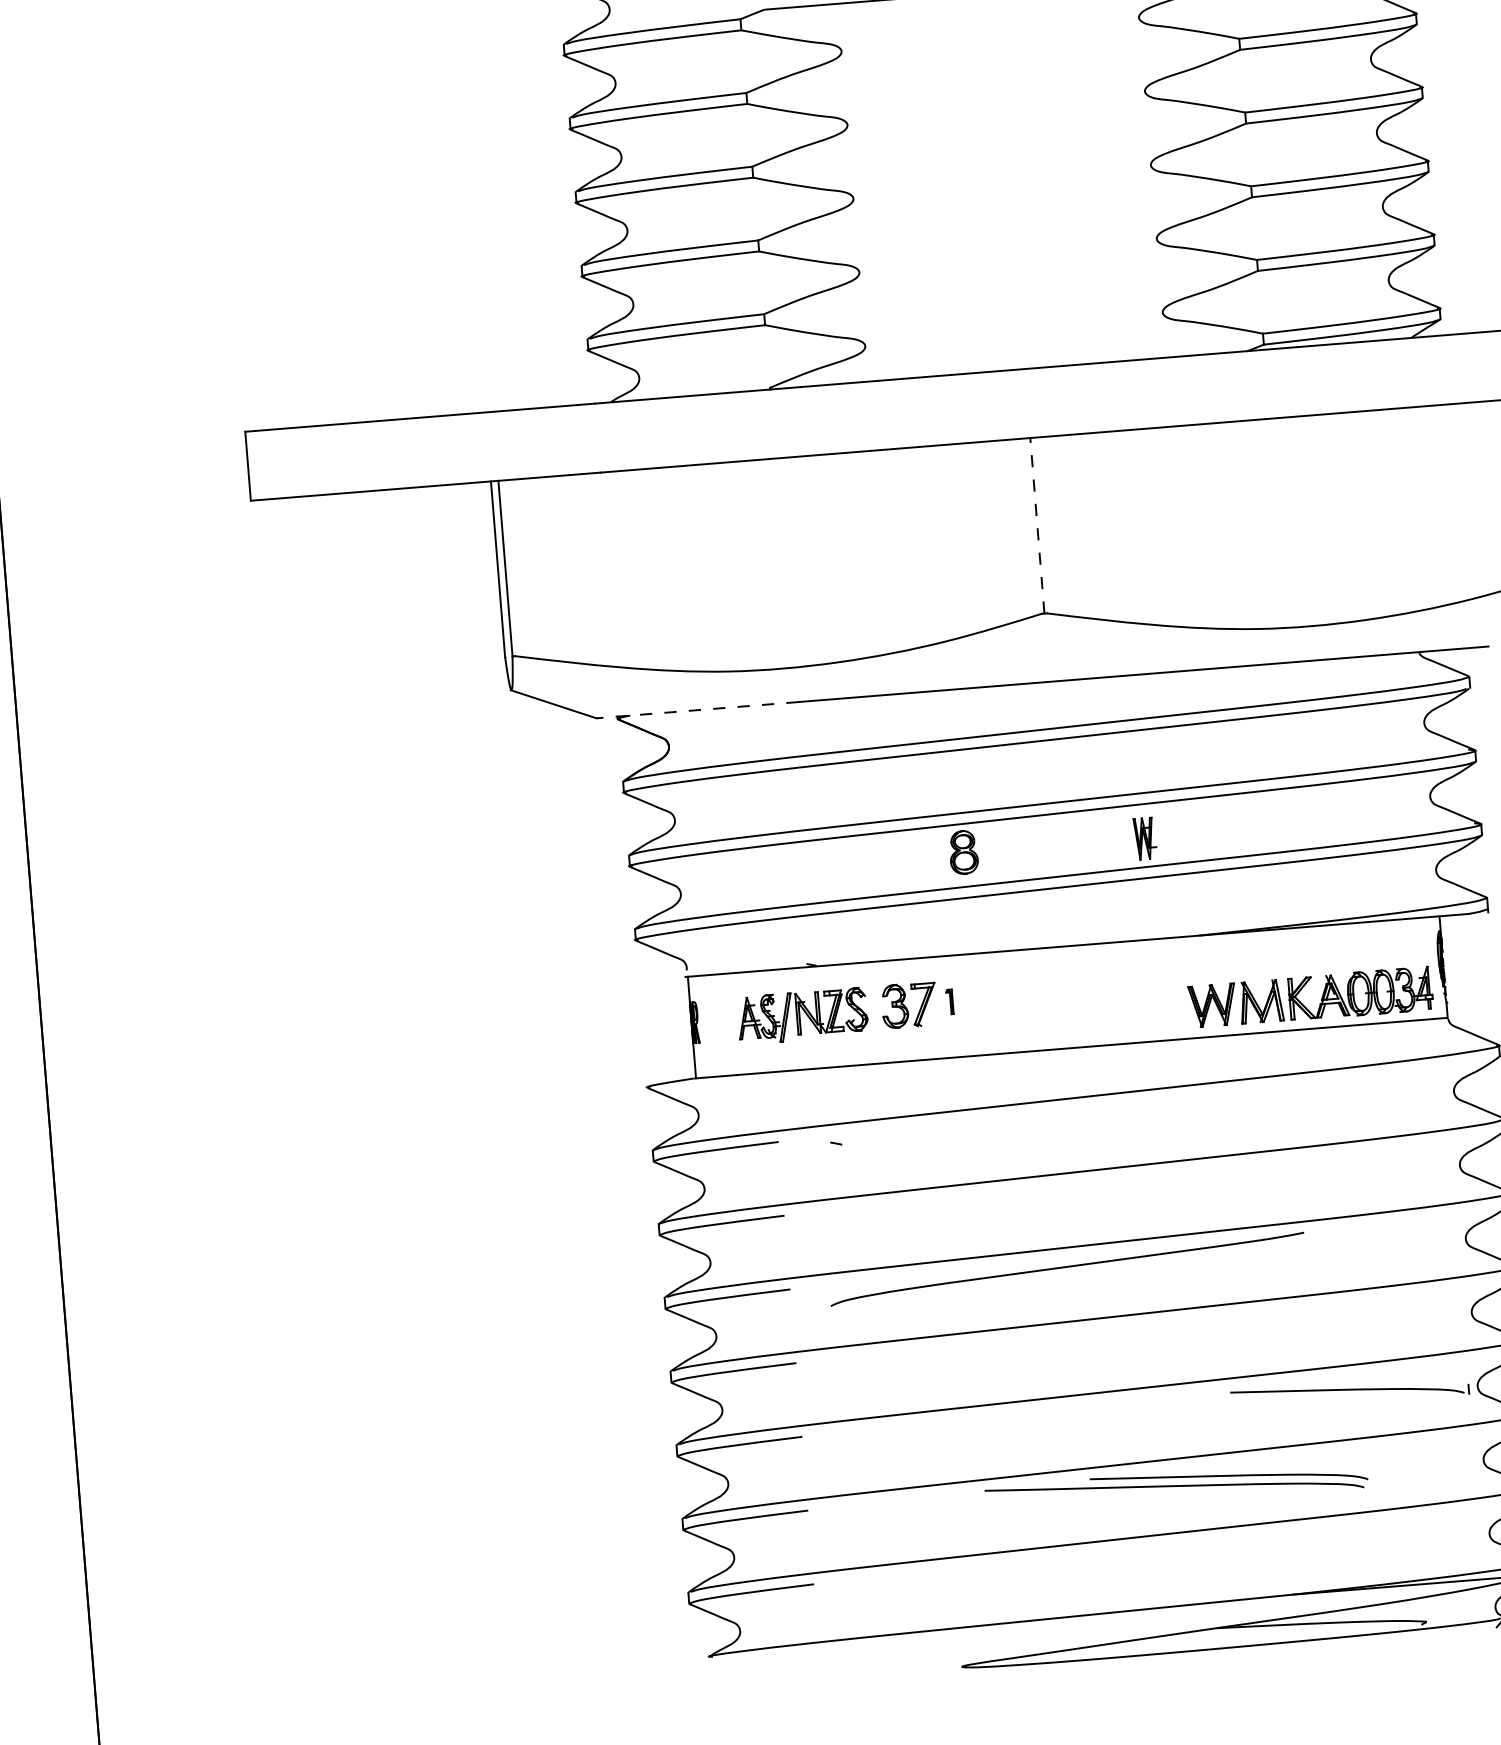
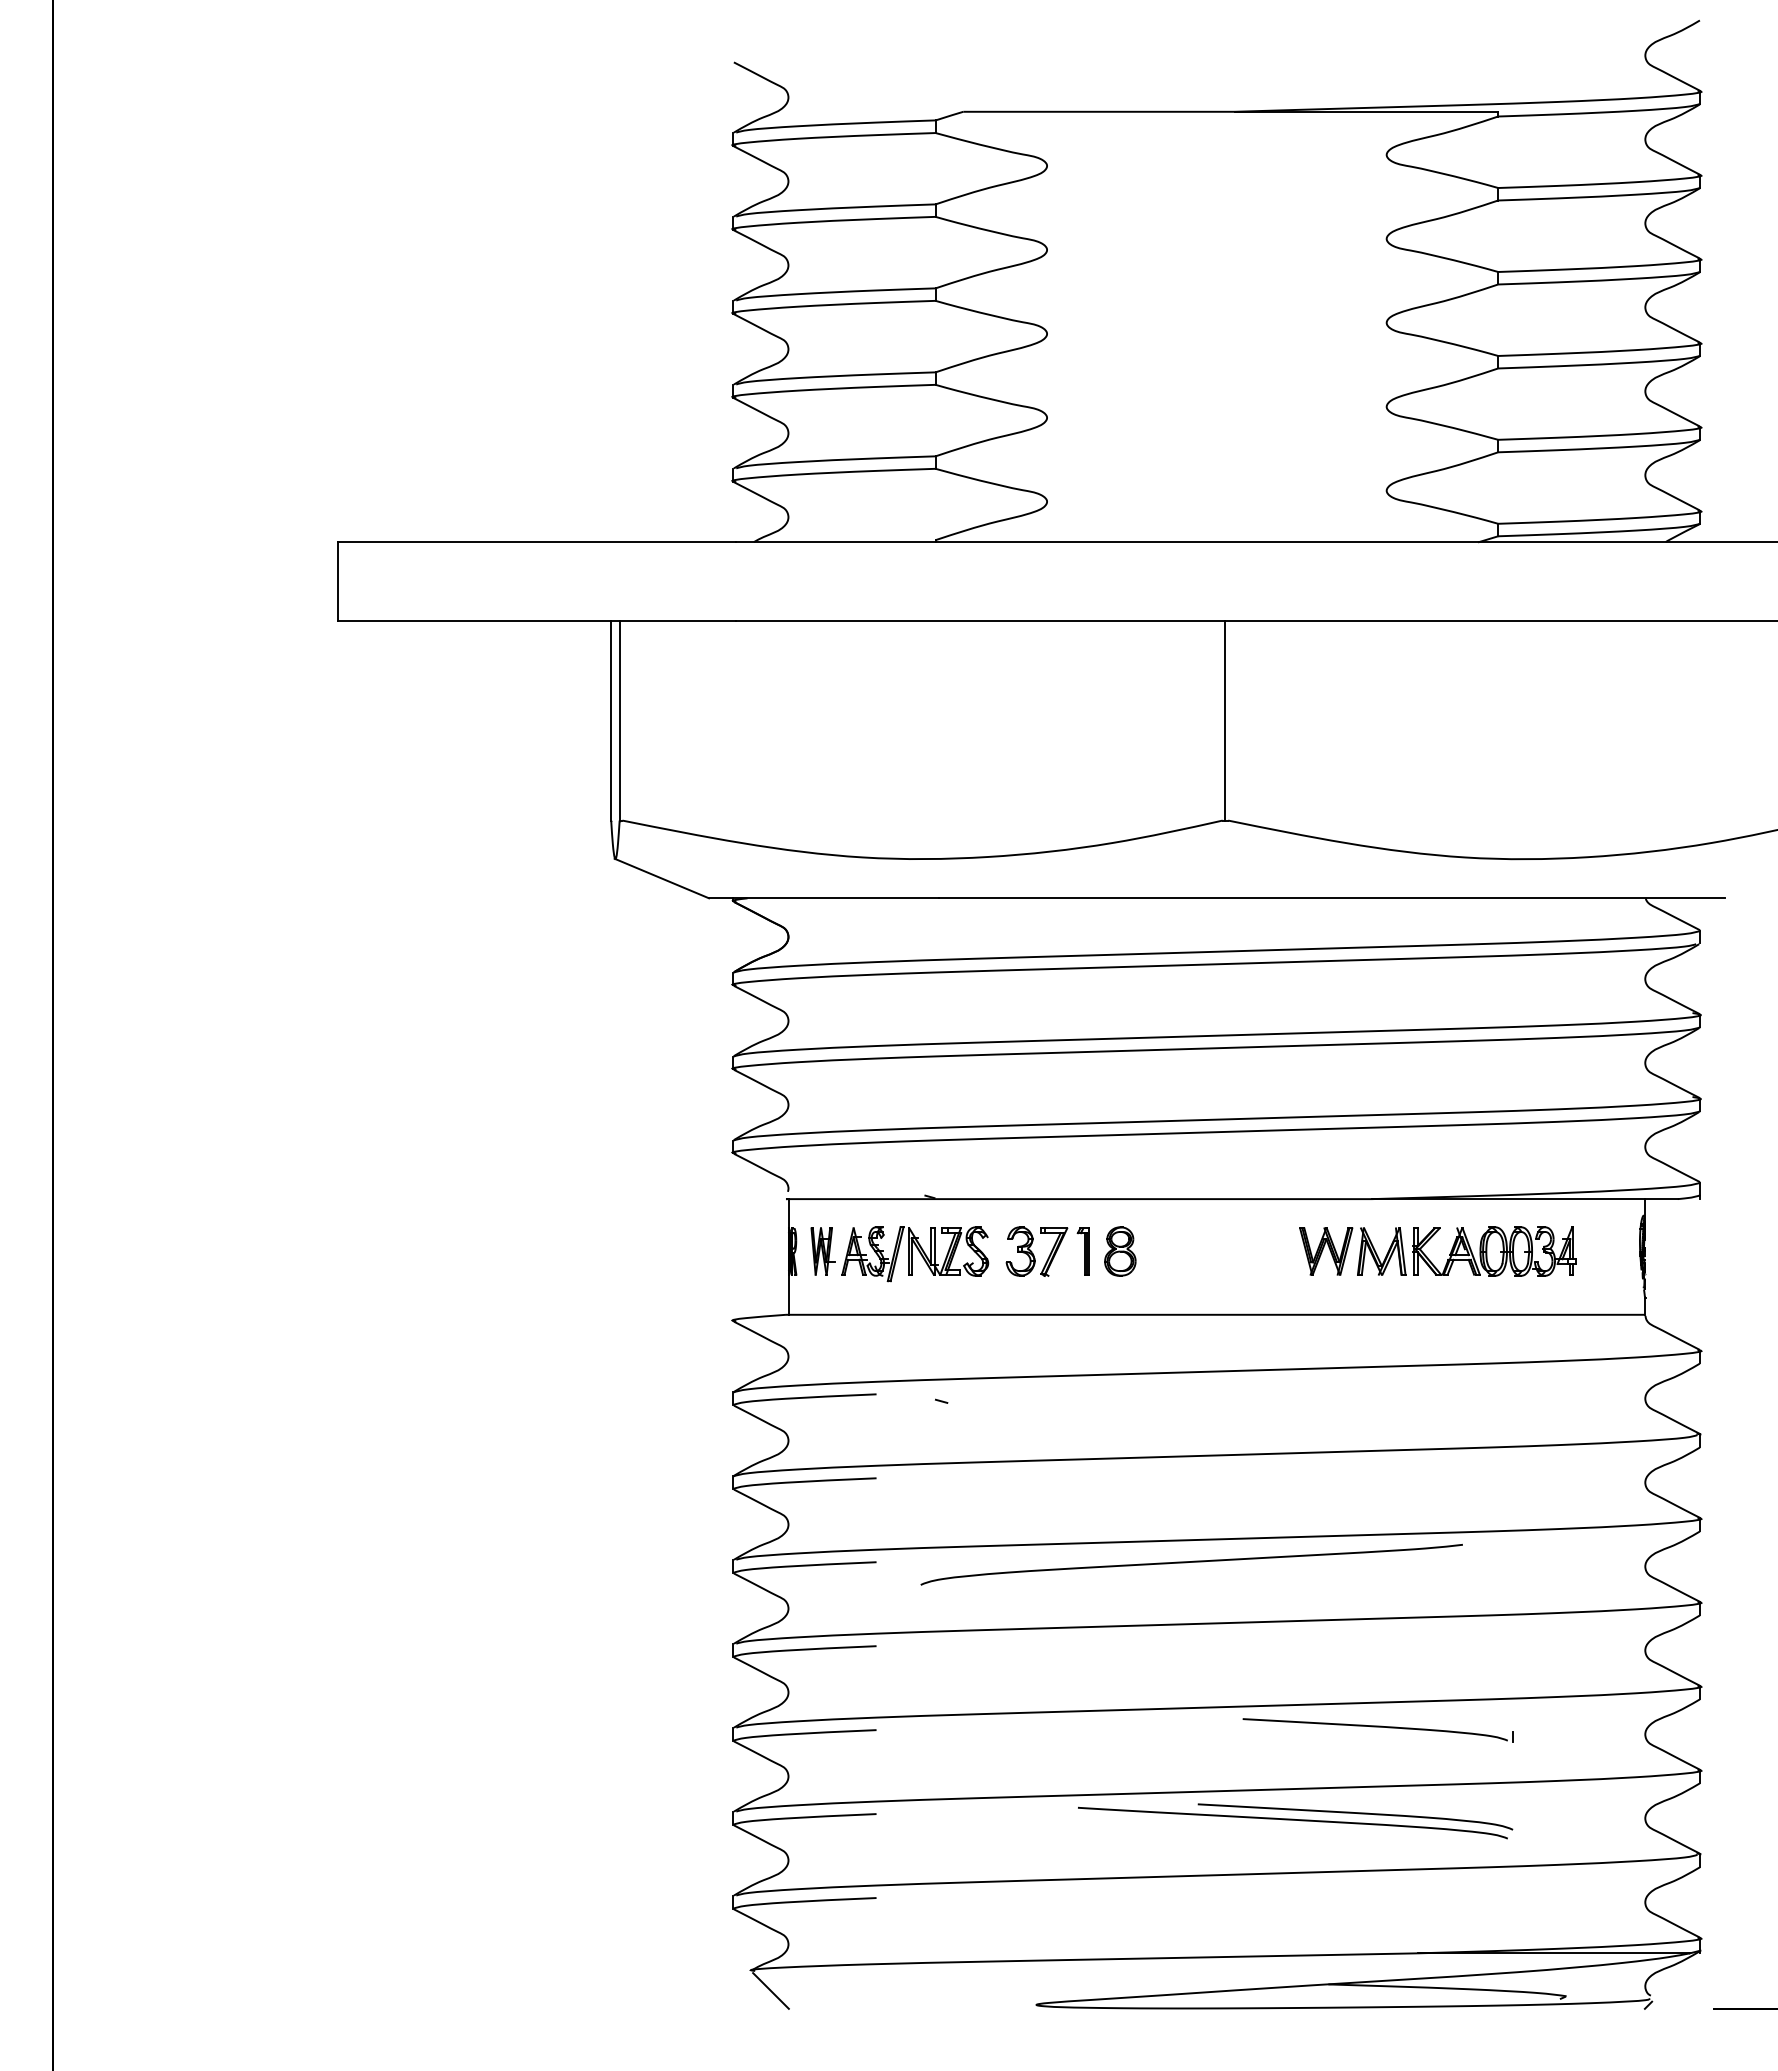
line: (1037, 525) -> (1225, 720), dashed -> solid
line: (697, 710) -> (823, 898), dashed -> solid
part: (1144, 838) -> (822, 1251), moved
part: (963, 852) -> (1120, 1251), moved
part: (949, 1002) -> (1082, 1251), size x1.67
part: (1302, 1002) -> (1427, 1256), moved
part: (1349, 1393) -> (1377, 1730), moved
line: (727, 1672) -> (770, 1990), added

